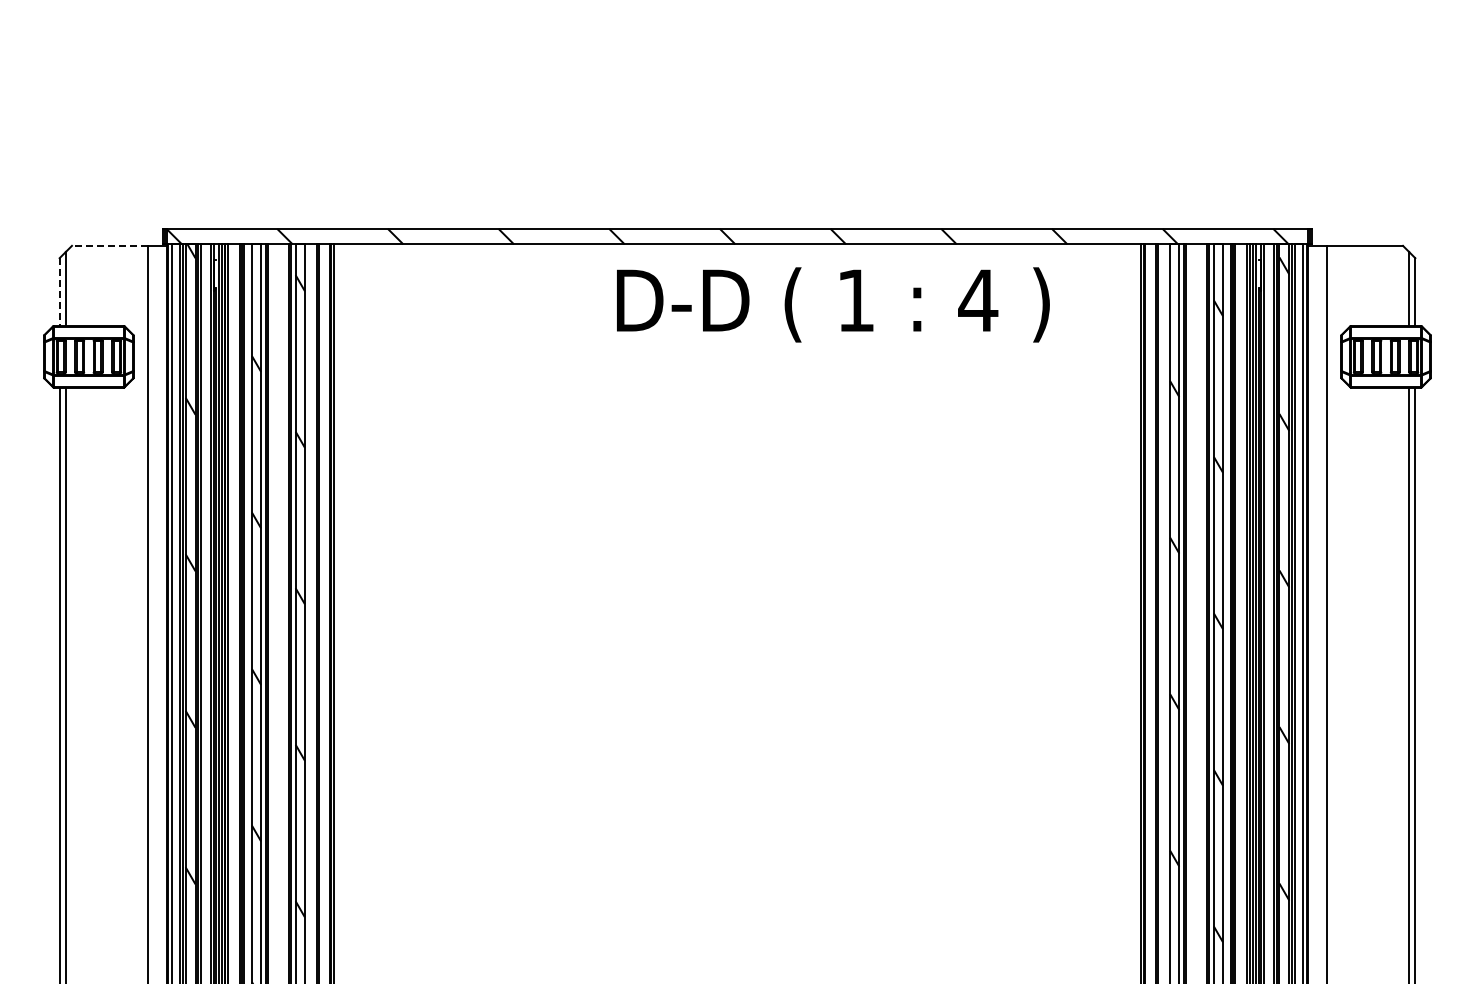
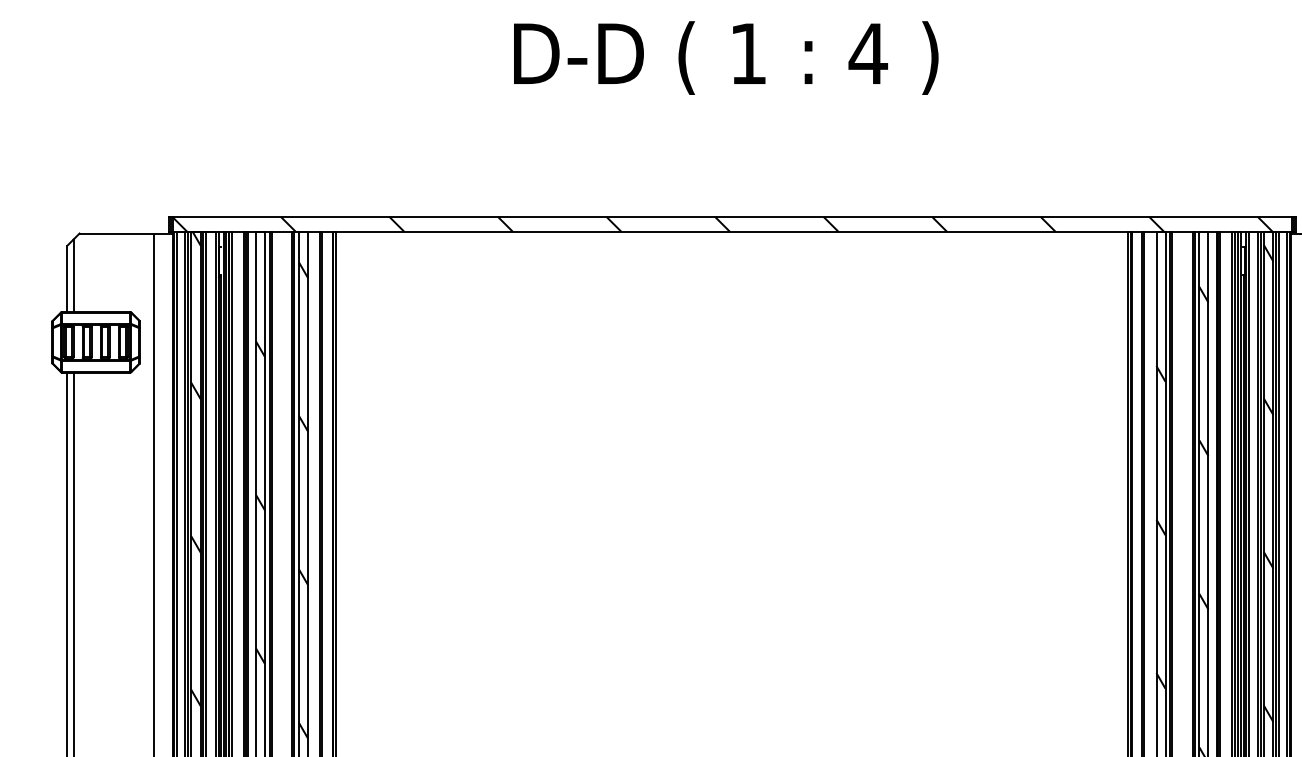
line: (109, 245) -> (116, 233), dashed -> solid
line: (59, 292) -> (67, 279), dashed -> solid
text: (833, 304) -> (726, 57), moved

